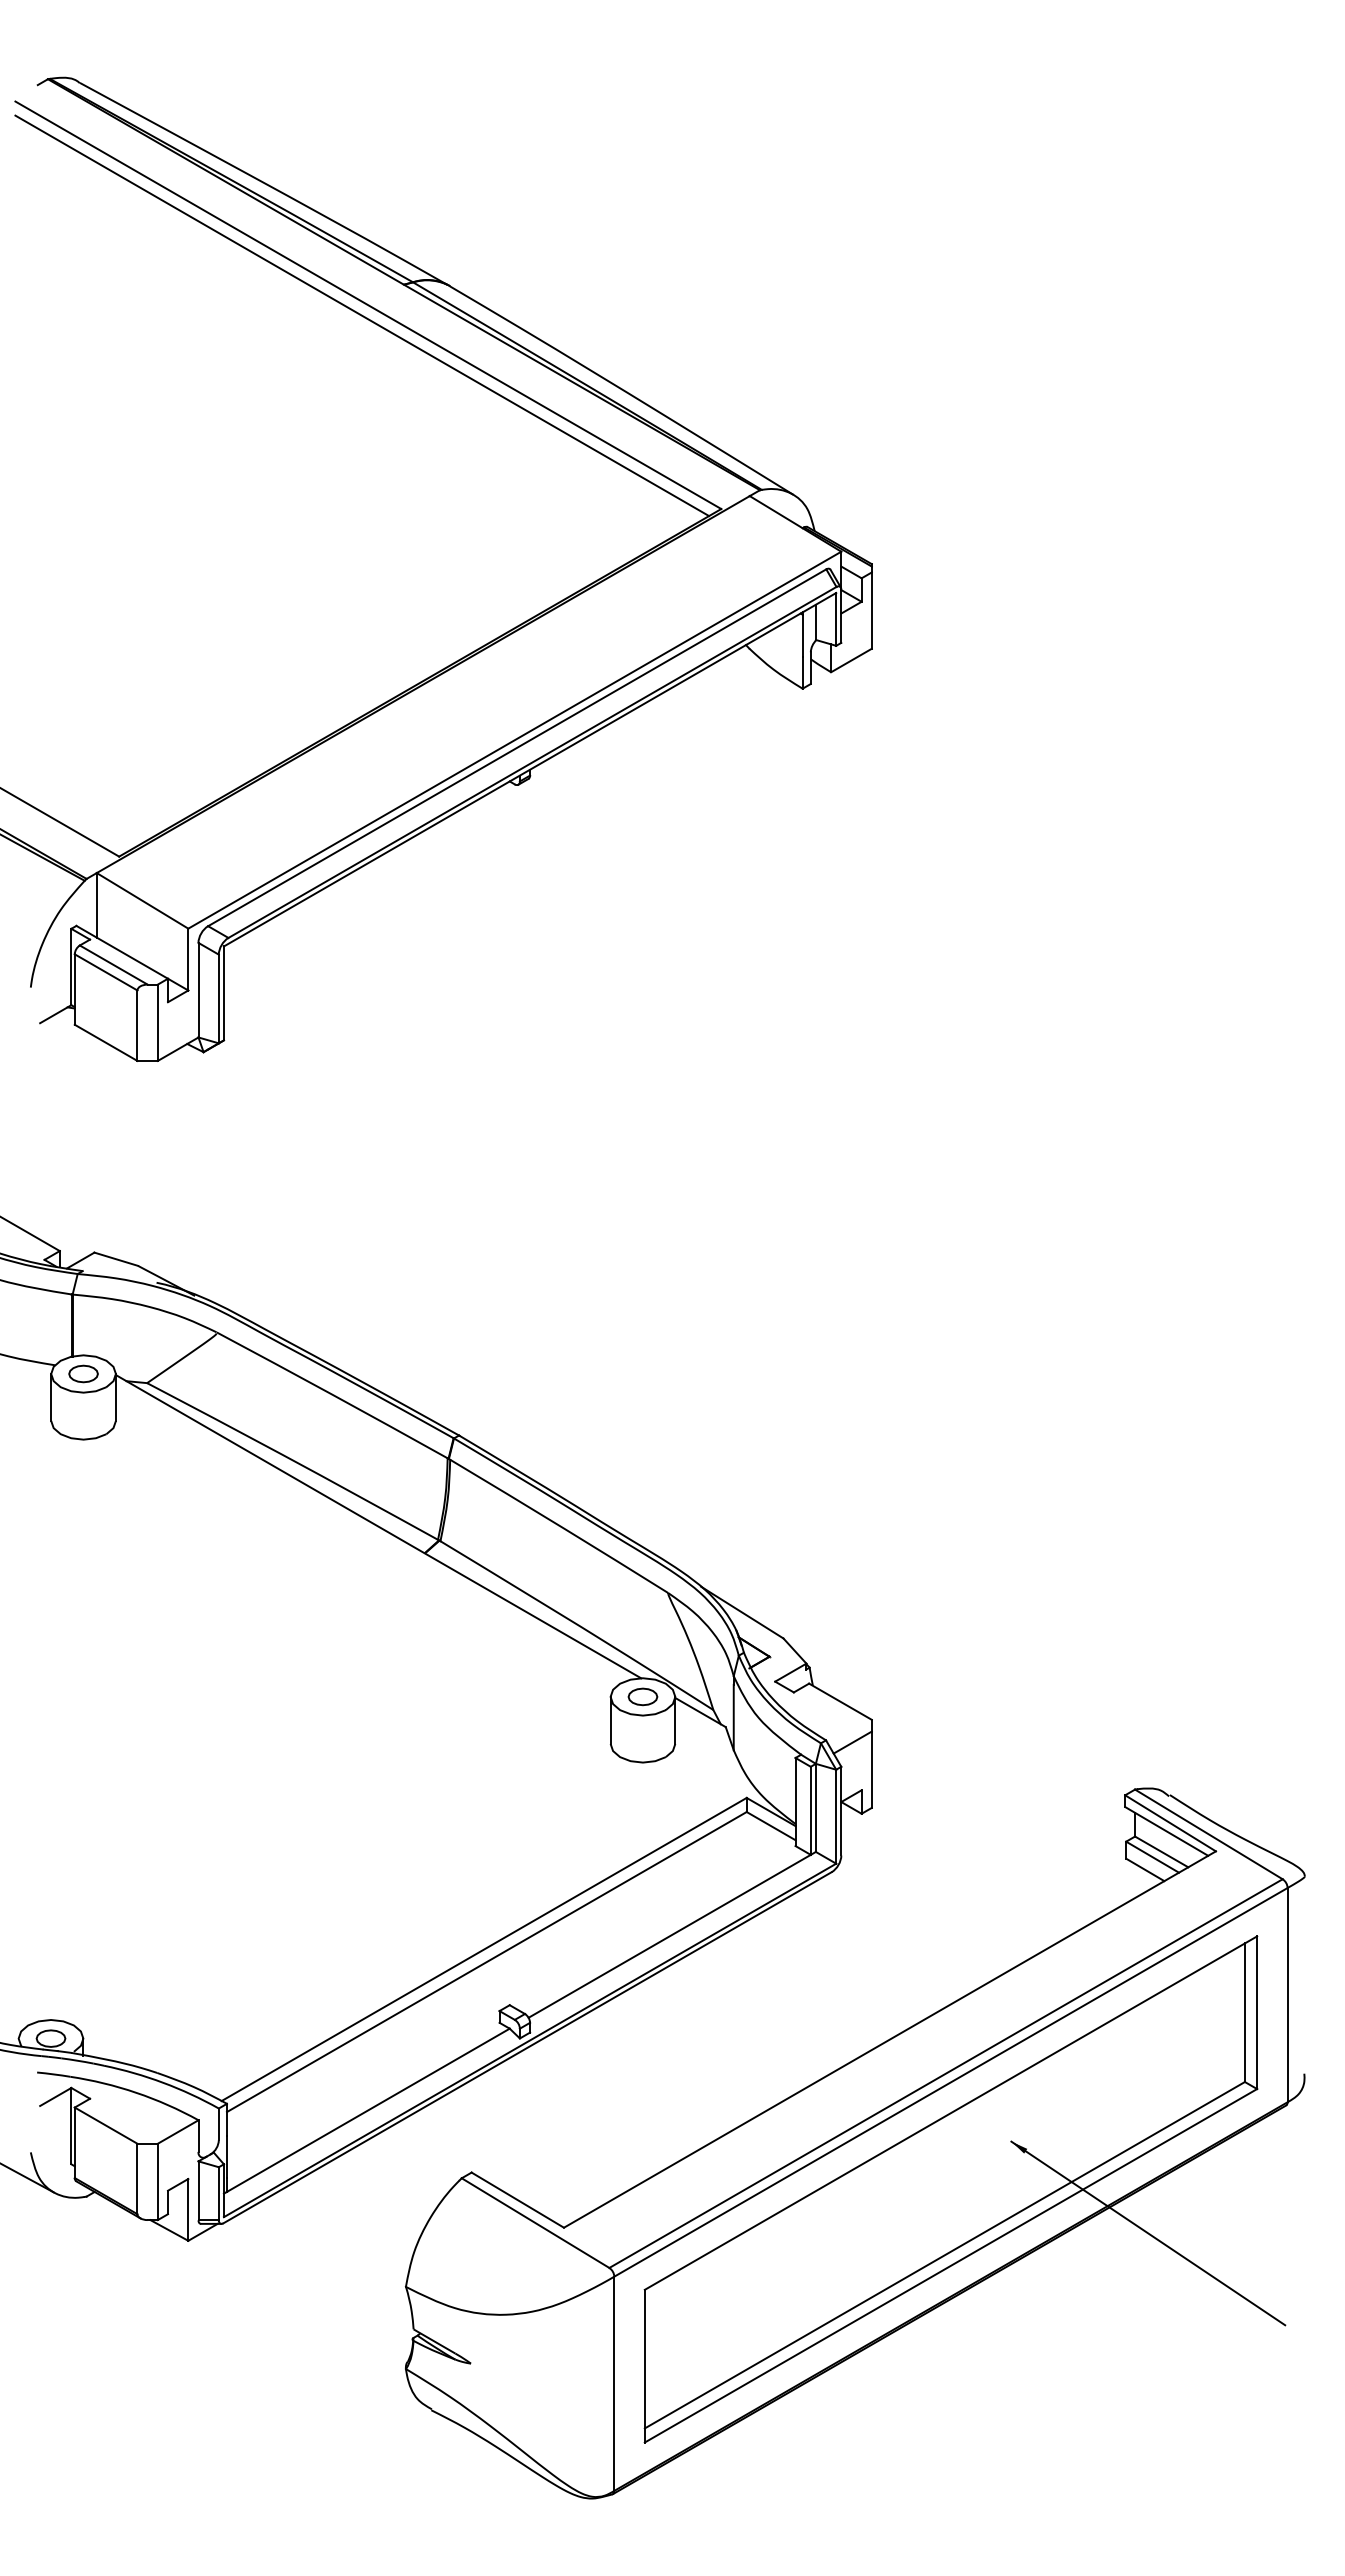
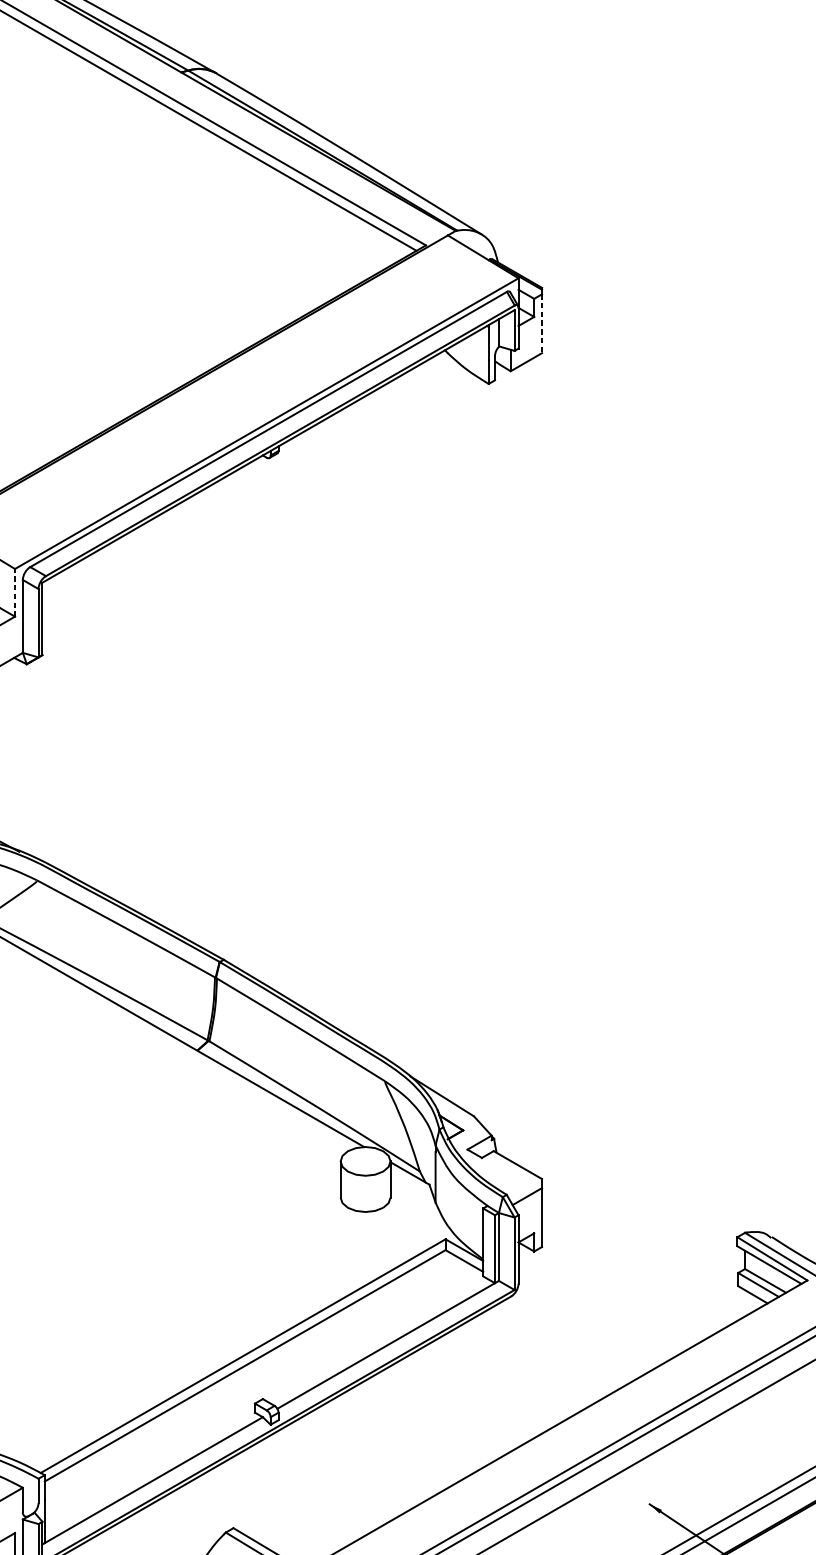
line: (871, 611) -> (541, 324), solid -> dashed
line: (188, 959) -> (15, 592), solid -> dashed
part: (642, 1696) -> (365, 1161), removed

